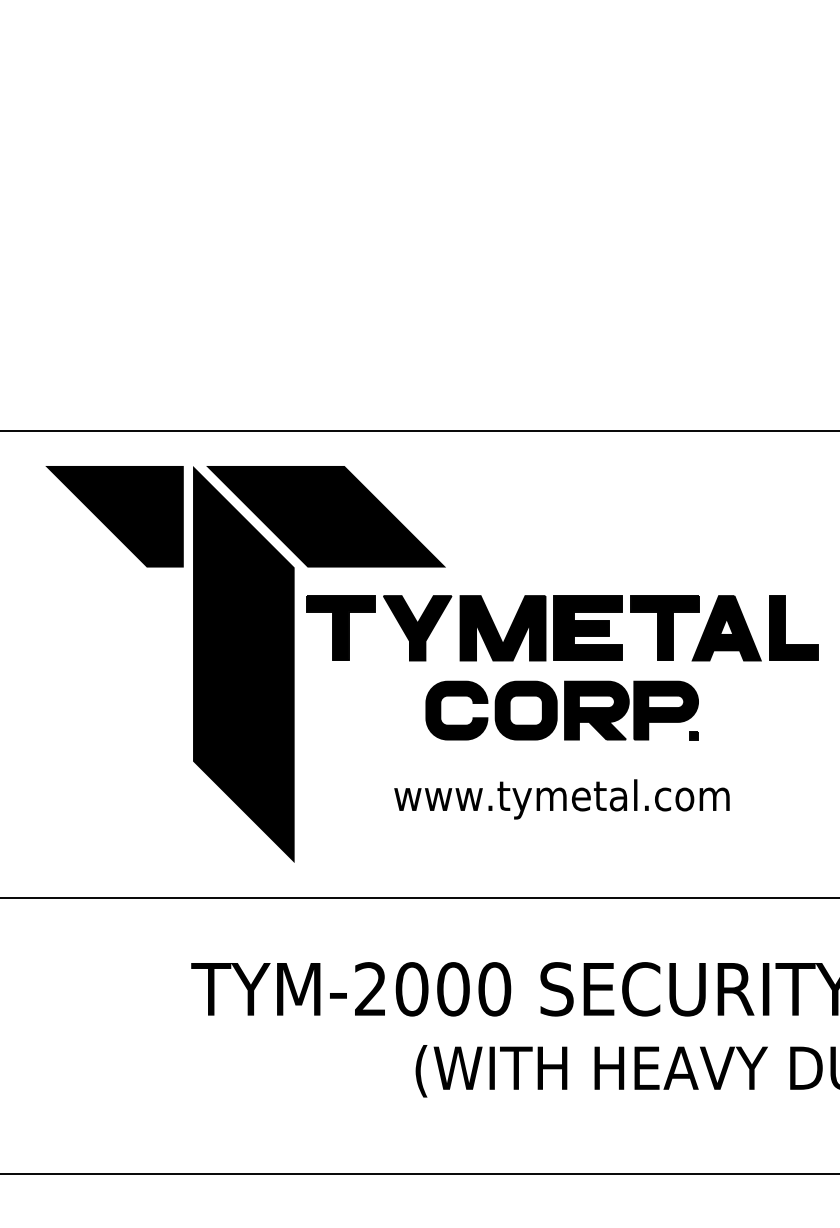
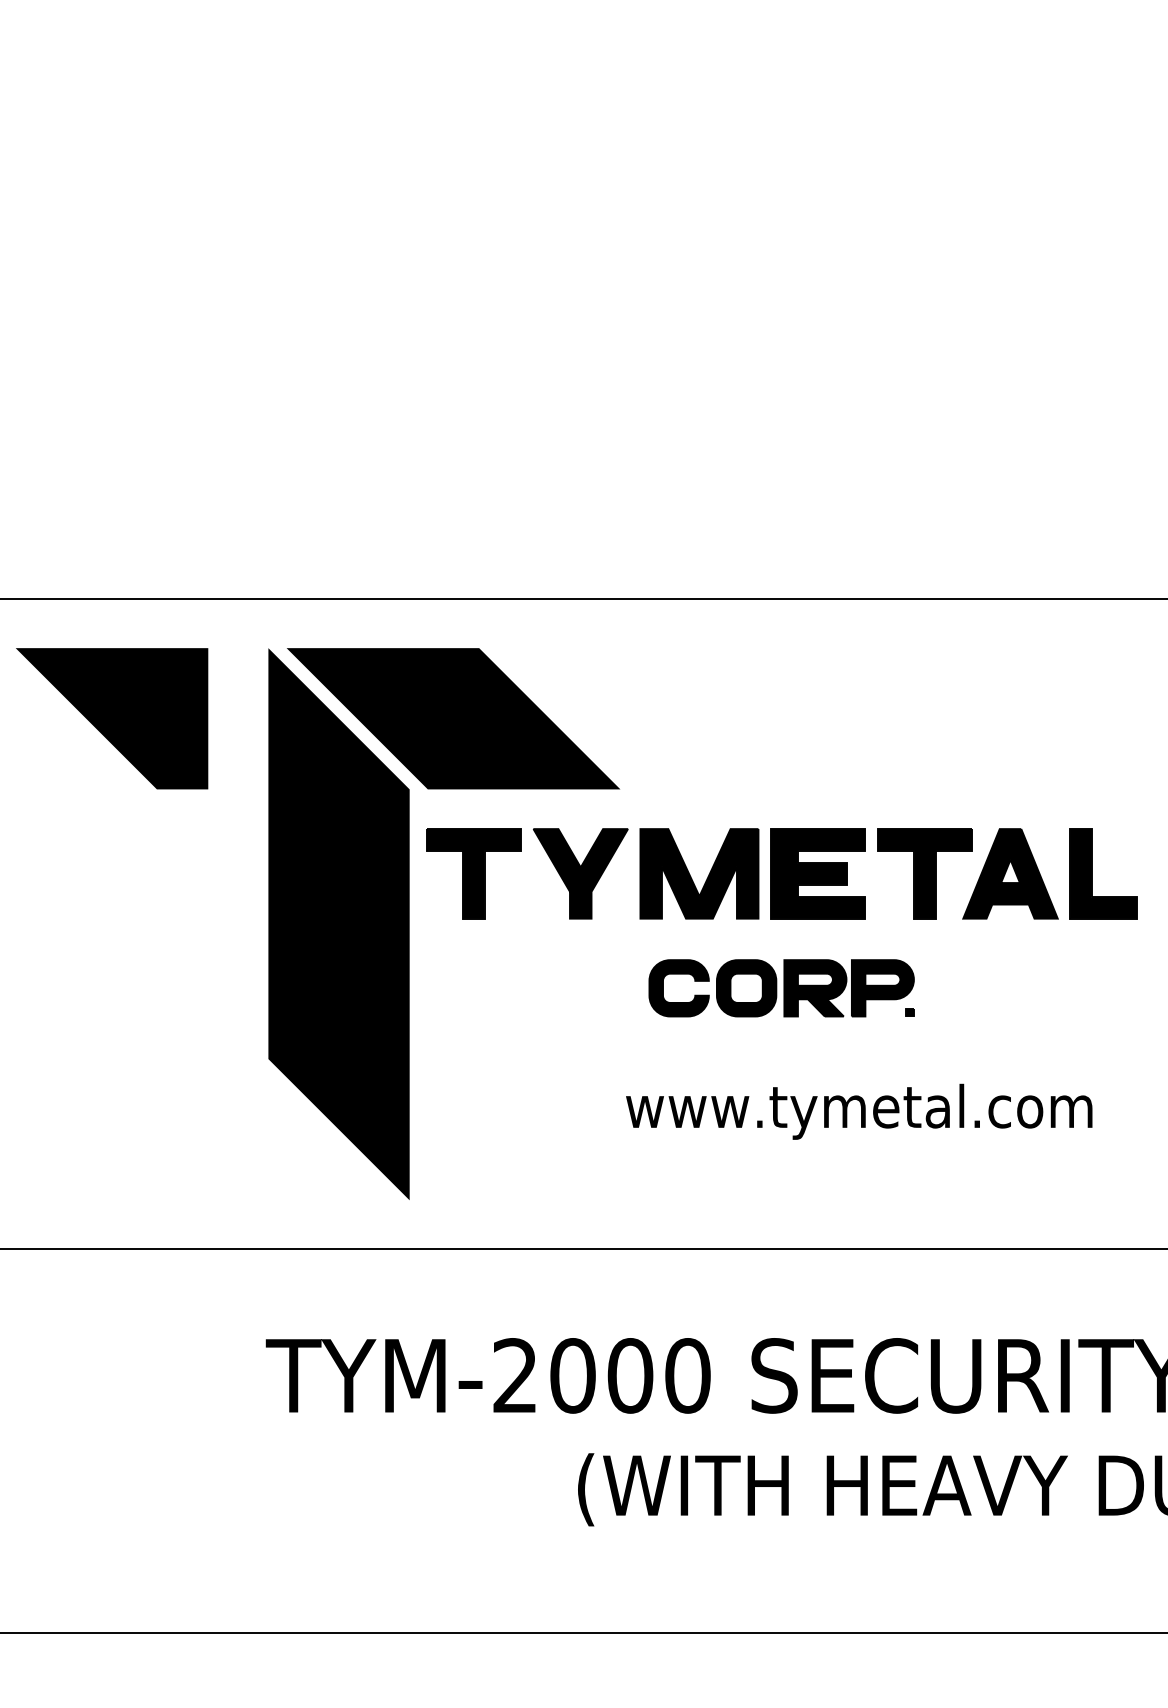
part: (114, 516) -> (111, 718), moved
part: (561, 710) -> (780, 988), size x0.7
text: (561, 799) -> (858, 1111), moved

